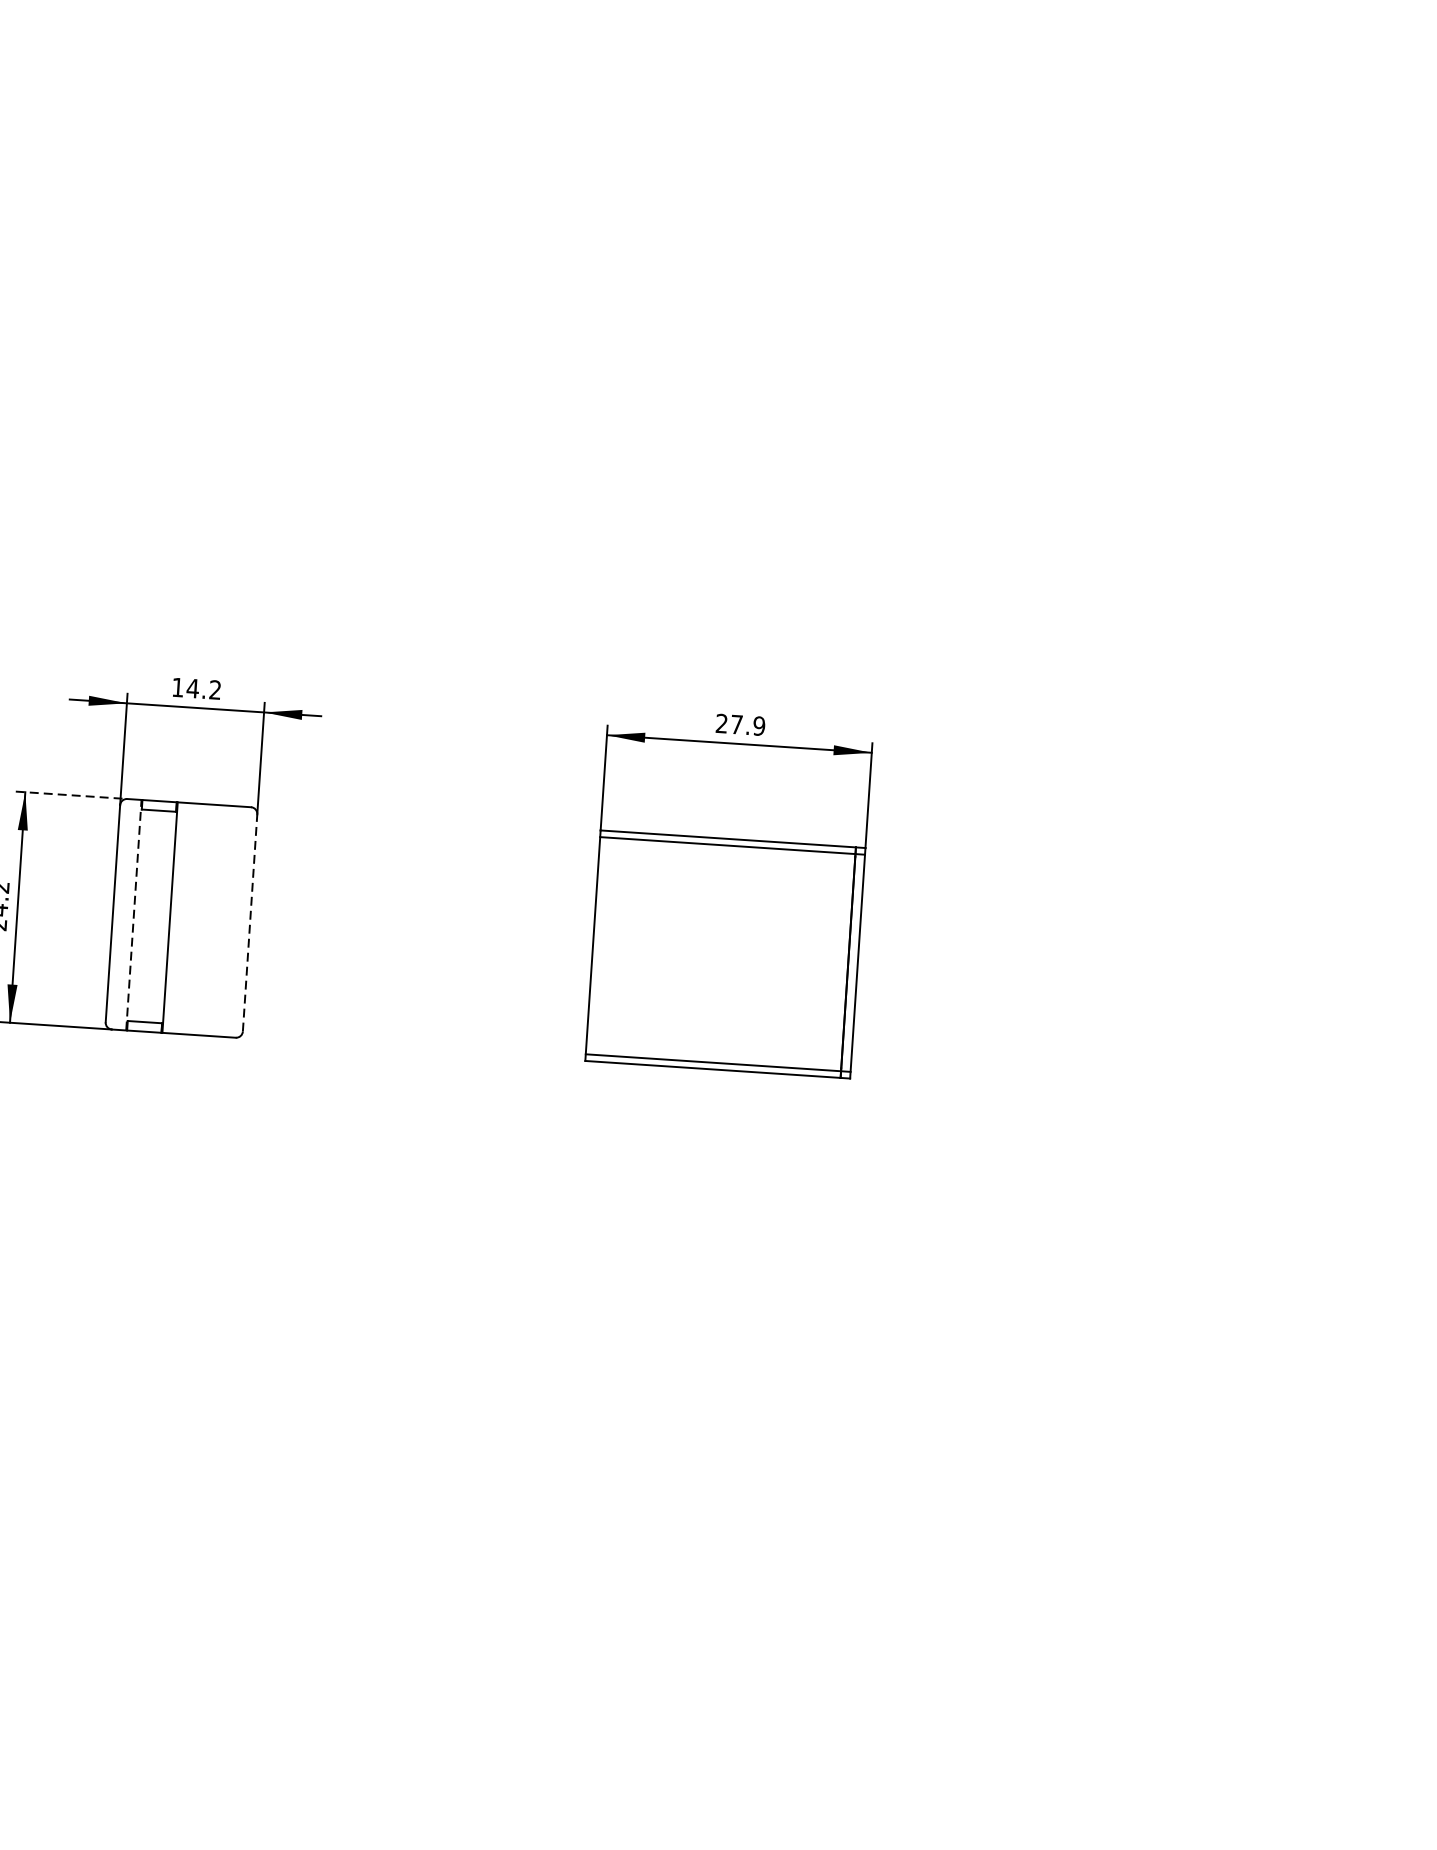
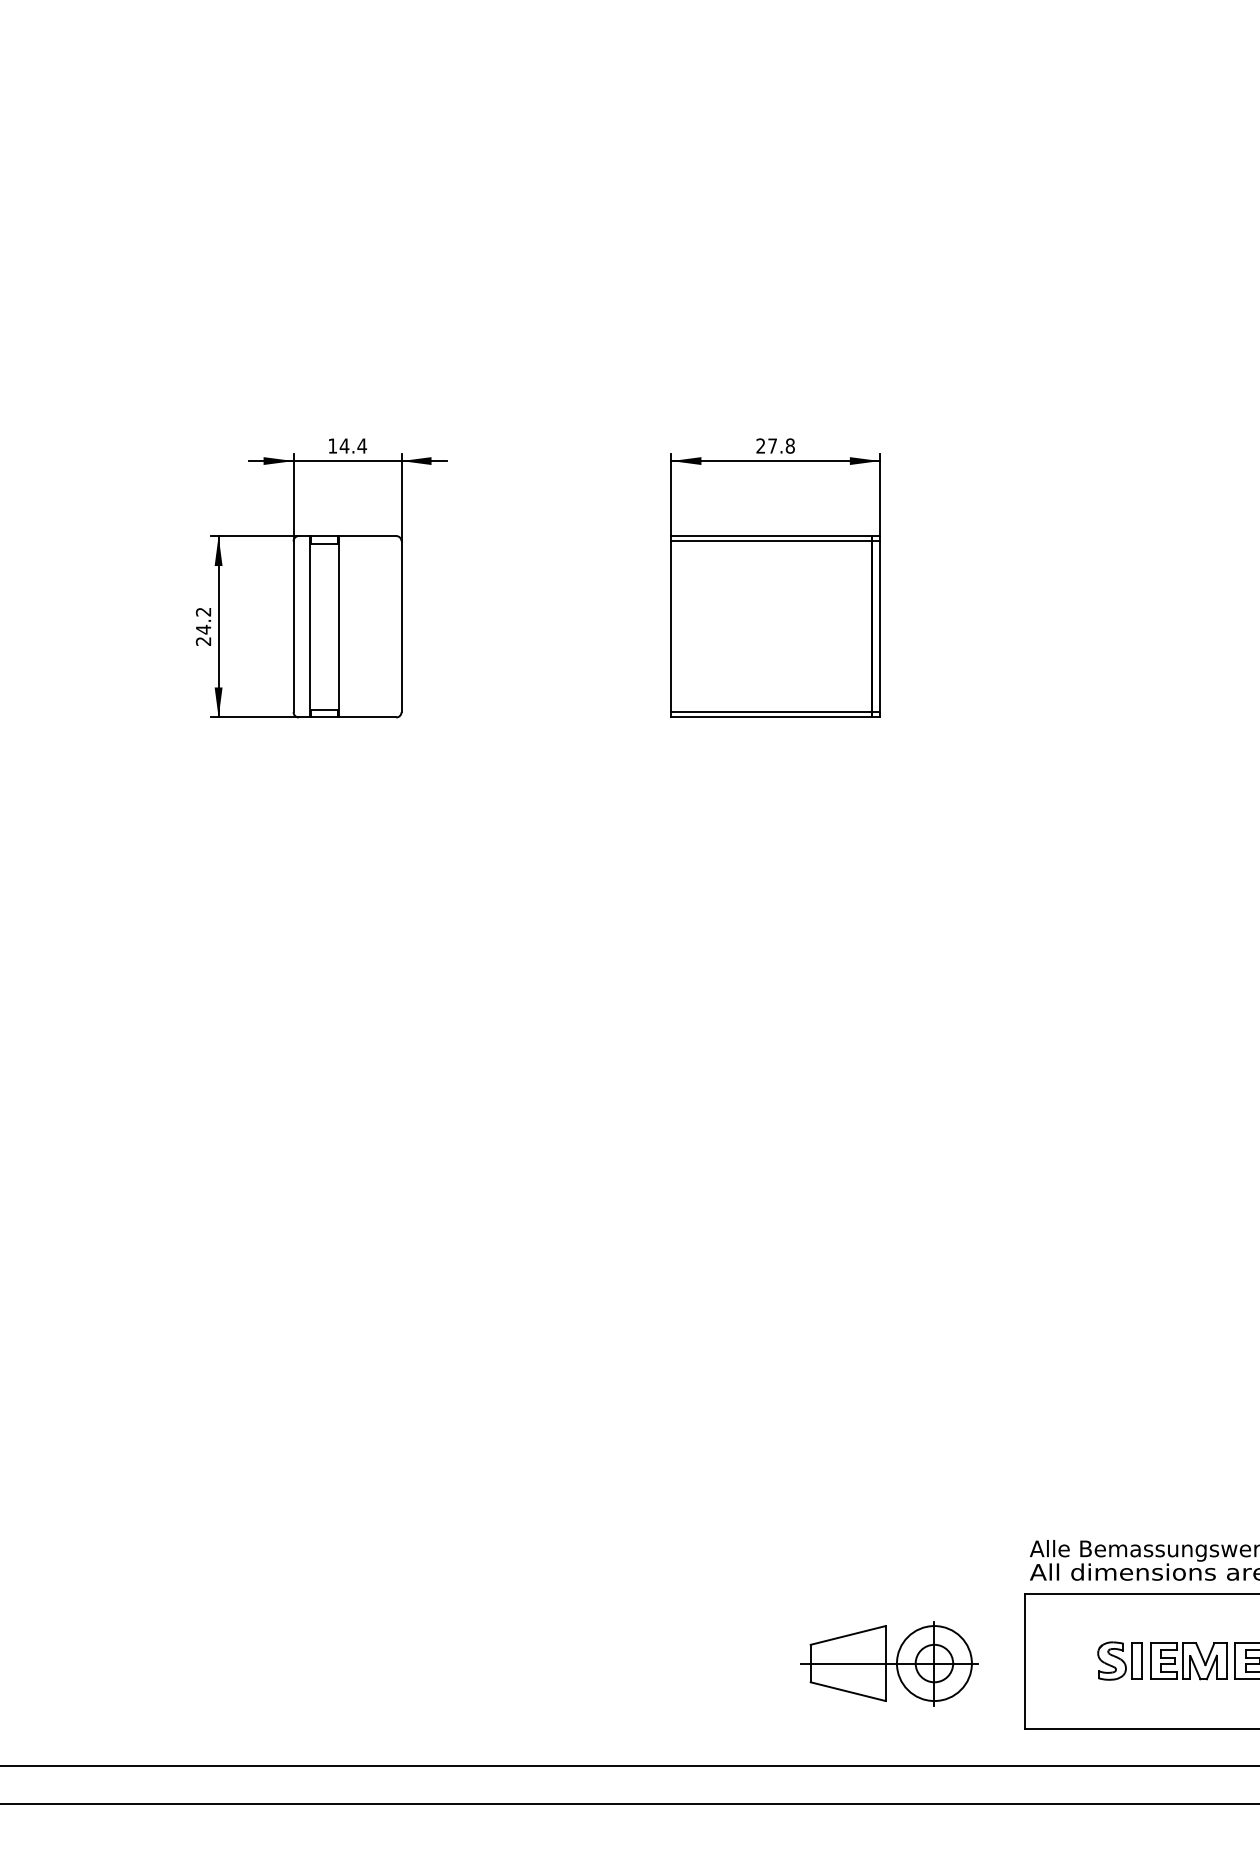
text: (215, 689) -> (362, 445), 14.2 -> 14.4
text: (758, 725) -> (789, 445), 27.9 -> 27.8
line: (70, 795) -> (254, 536), dashed -> solid
line: (134, 914) -> (310, 626), dashed -> solid
line: (250, 922) -> (401, 626), dashed -> solid

